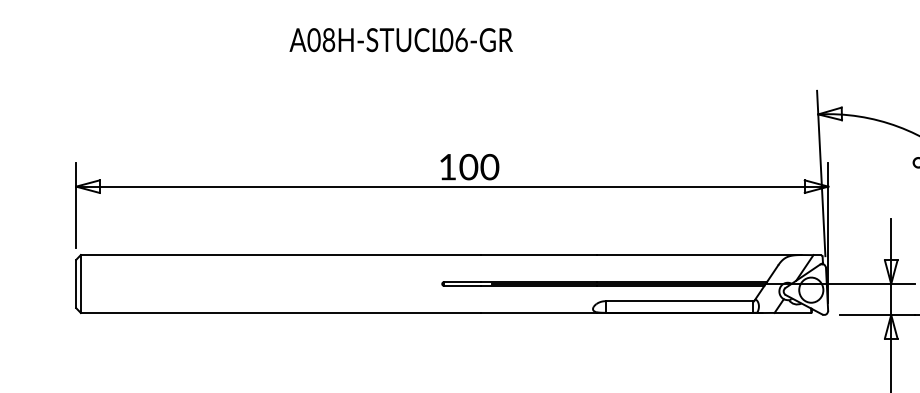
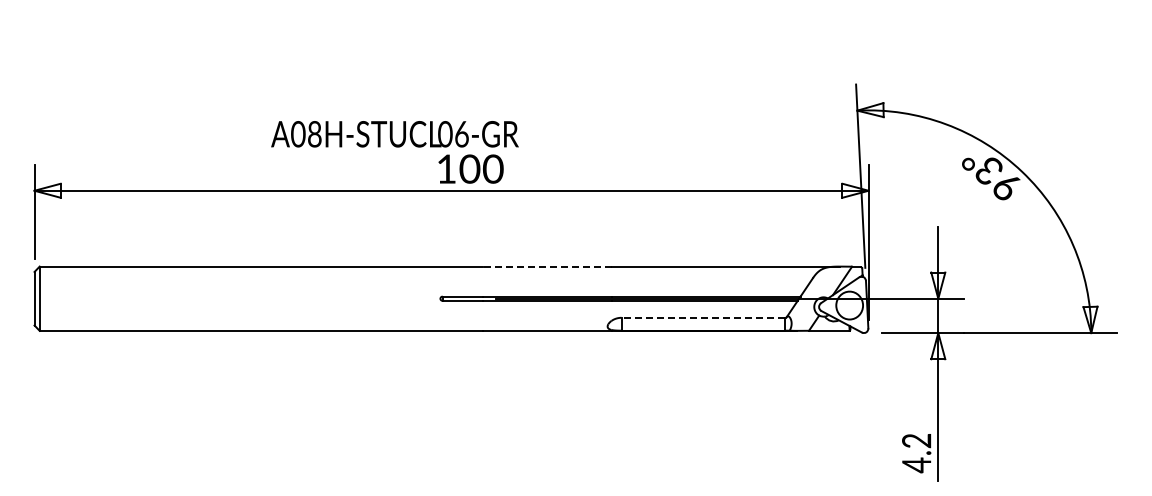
text: (400, 40) -> (394, 134), moved
line: (537, 254) -> (546, 266), solid -> dashed
line: (679, 300) -> (703, 317), solid -> dashed

